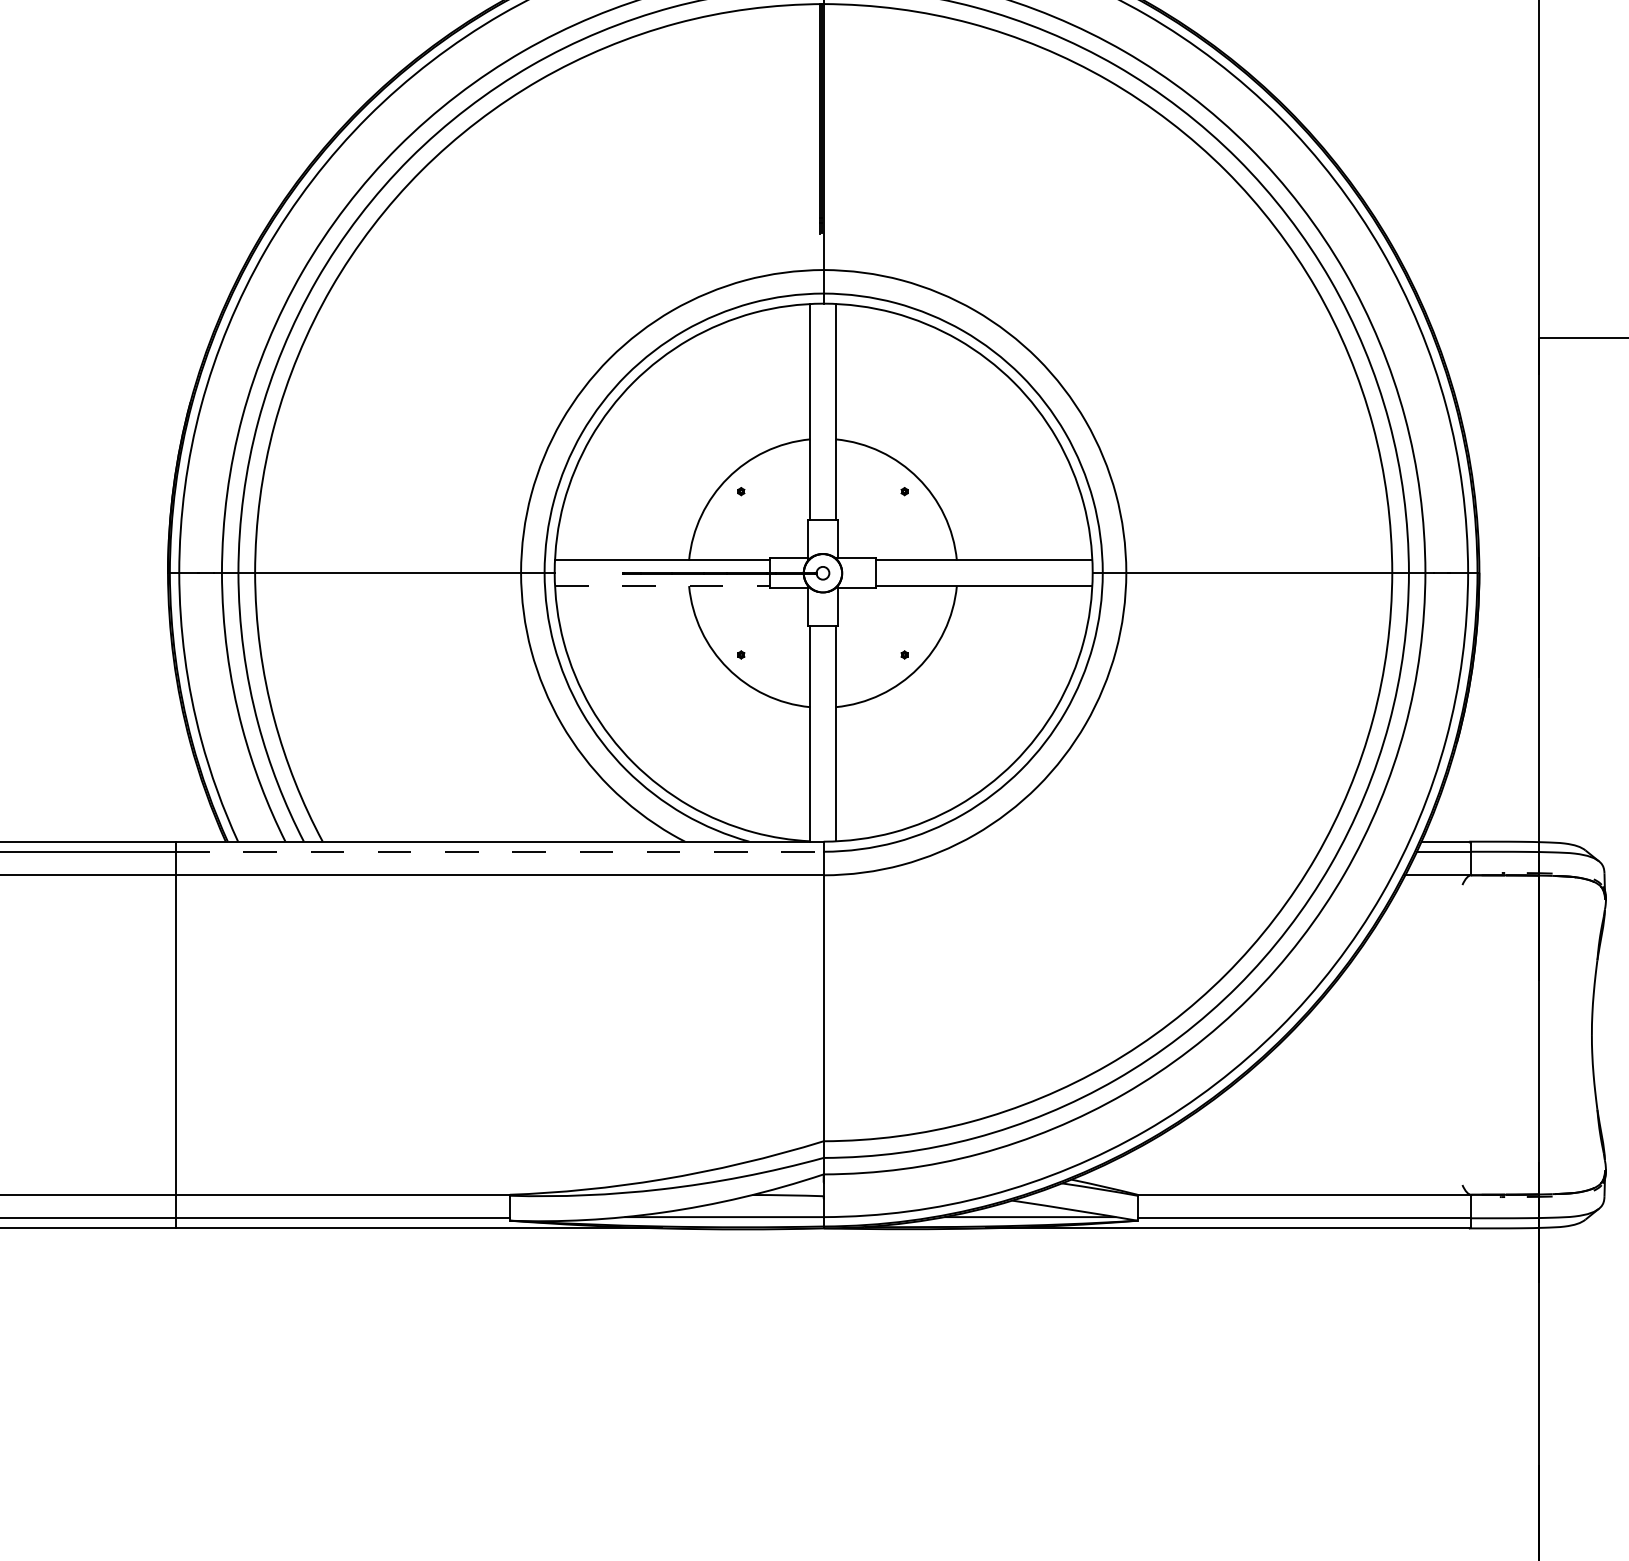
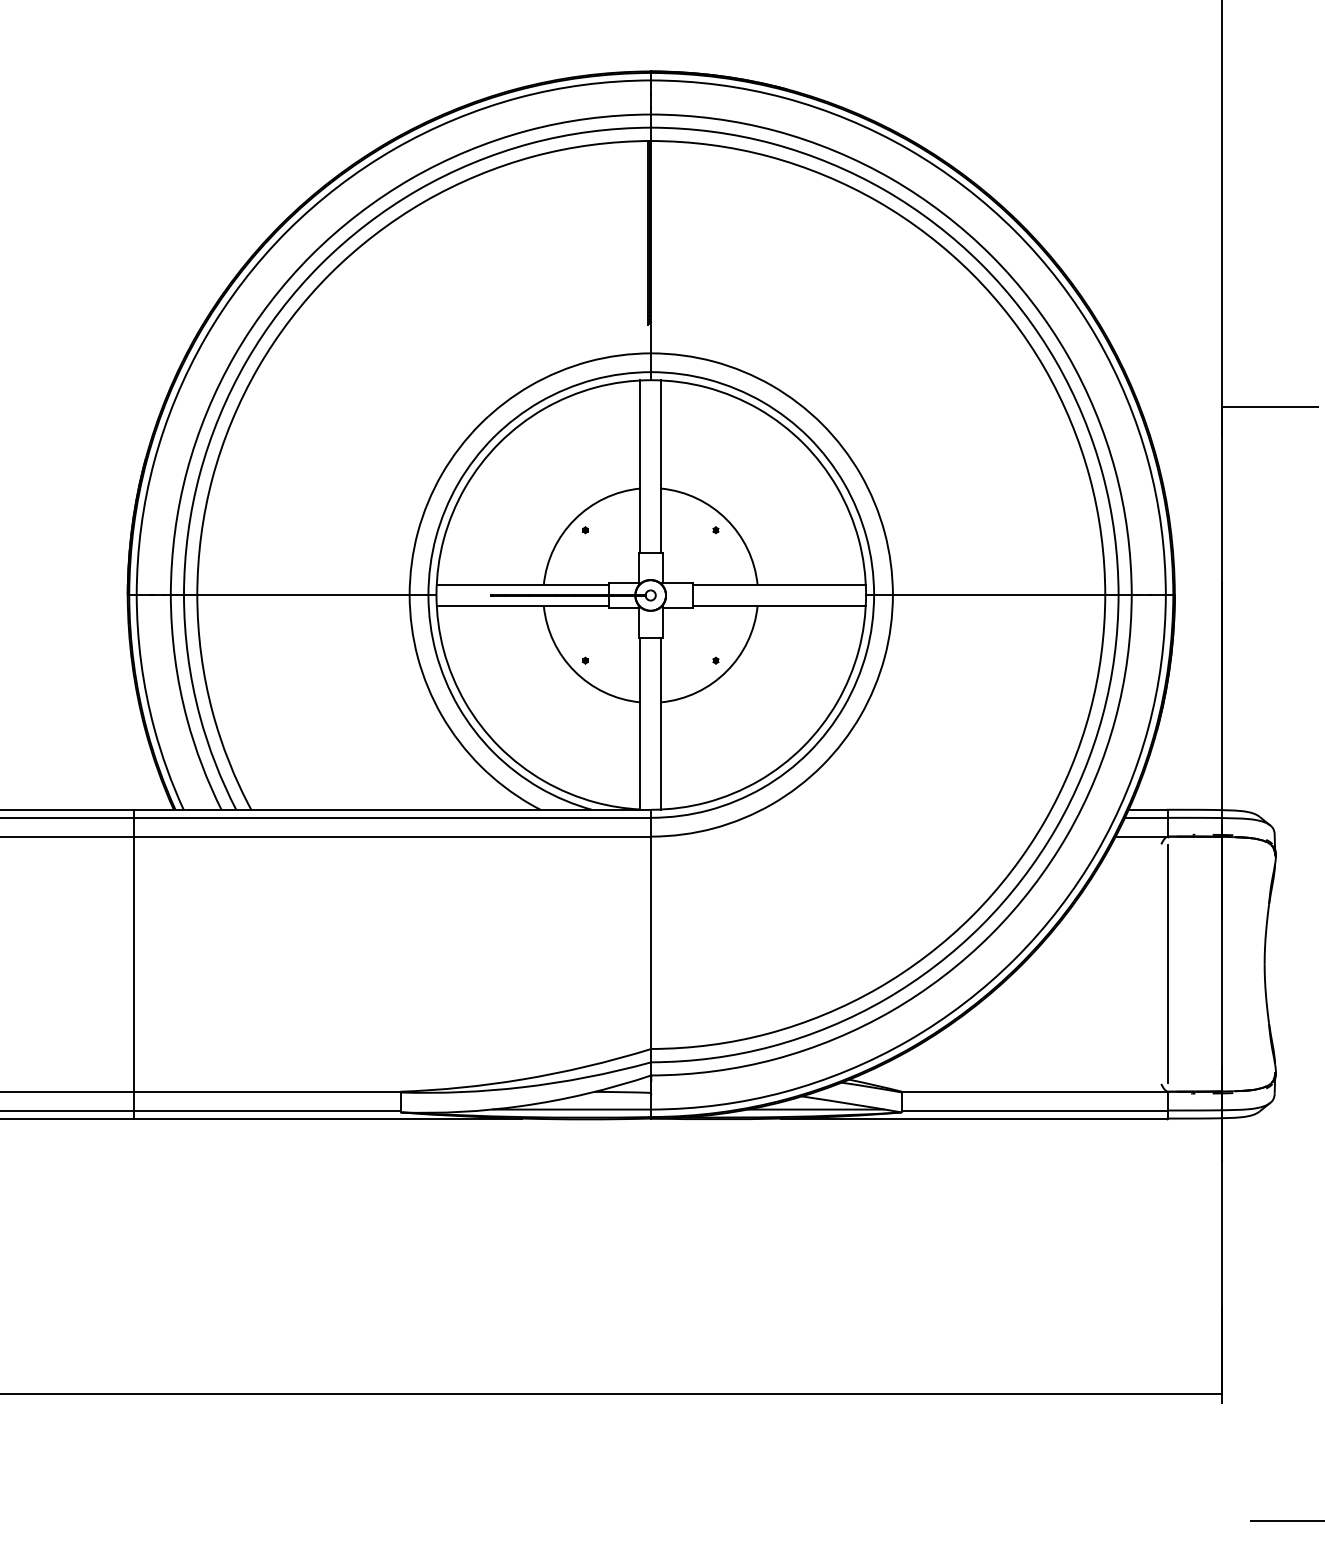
line: (662, 585) -> (522, 605), dashed -> solid
line: (499, 851) -> (392, 817), dashed -> solid
line: (1471, 1034) -> (1168, 963), added

